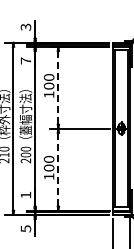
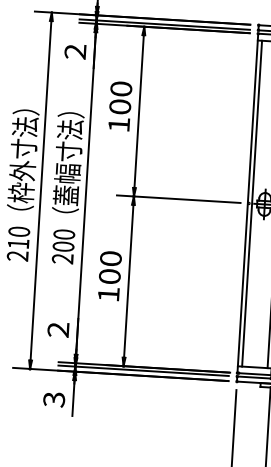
text: (25, 60) -> (74, 50), 7 -> 2
line: (58, 87) -> (139, 110), dashed -> solid
line: (58, 169) -> (129, 280), dashed -> solid
text: (25, 194) -> (57, 328), 1 -> 2
text: (25, 228) -> (53, 398), 5 -> 3

